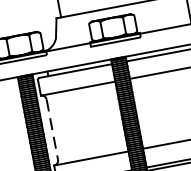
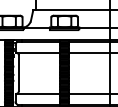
line: (51, 130) -> (18, 73), dashed -> solid

